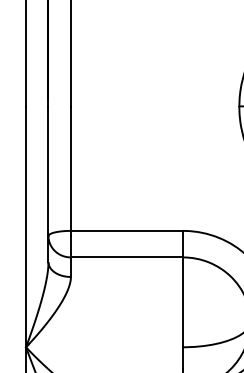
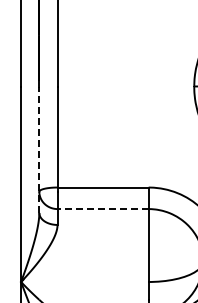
line: (48, 184) -> (39, 149), solid -> dashed
line: (127, 257) -> (103, 209), solid -> dashed

